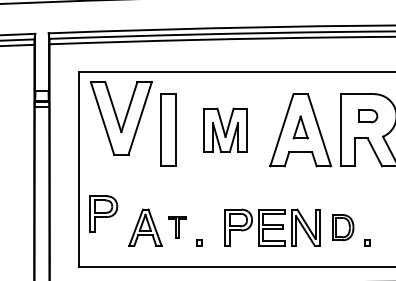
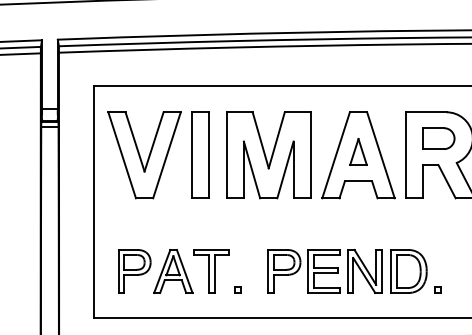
part: (367, 116) -> (438, 138), size x1.43
part: (121, 118) -> (144, 155), moved
part: (225, 130) -> (268, 155), size x1.67
part: (103, 214) -> (134, 271), moved
part: (177, 227) -> (211, 271), size x1.67
part: (342, 227) -> (408, 271), size x1.43

